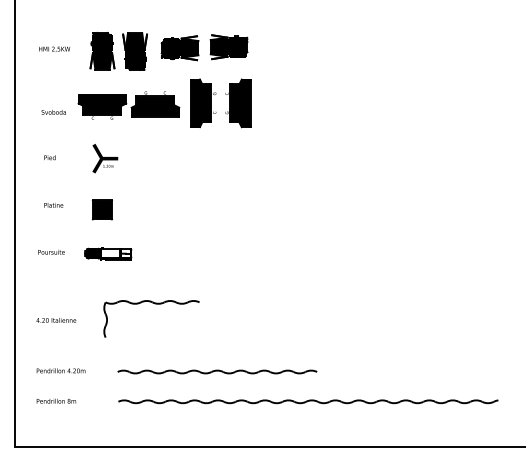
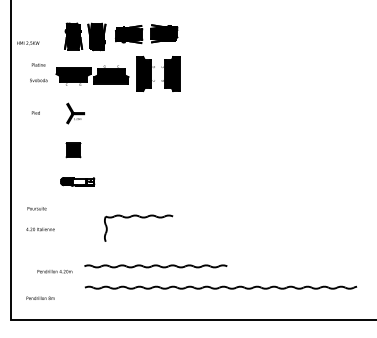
text: (54, 49) -> (28, 43), moved
text: (53, 204) -> (38, 64), moved
text: (50, 252) -> (36, 208), moved
part: (155, 305) -> (141, 218), moved
text: (60, 370) -> (54, 271), moved
text: (56, 400) -> (40, 297), moved

